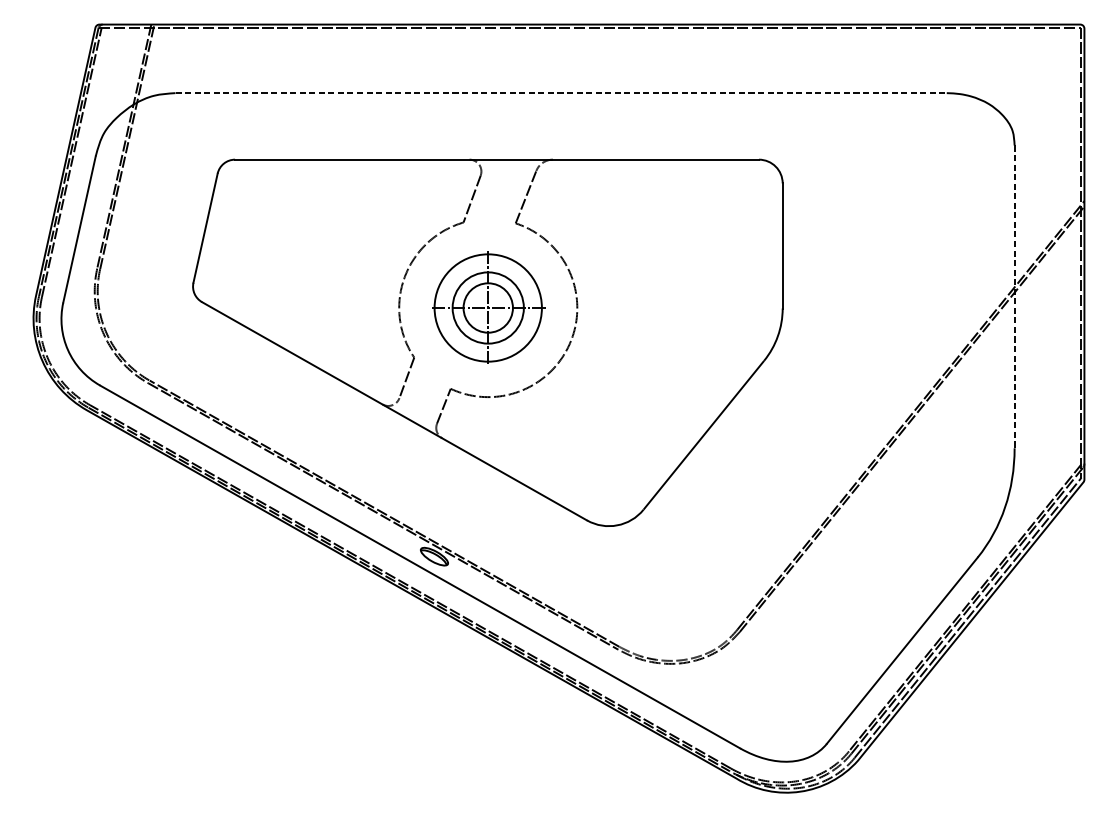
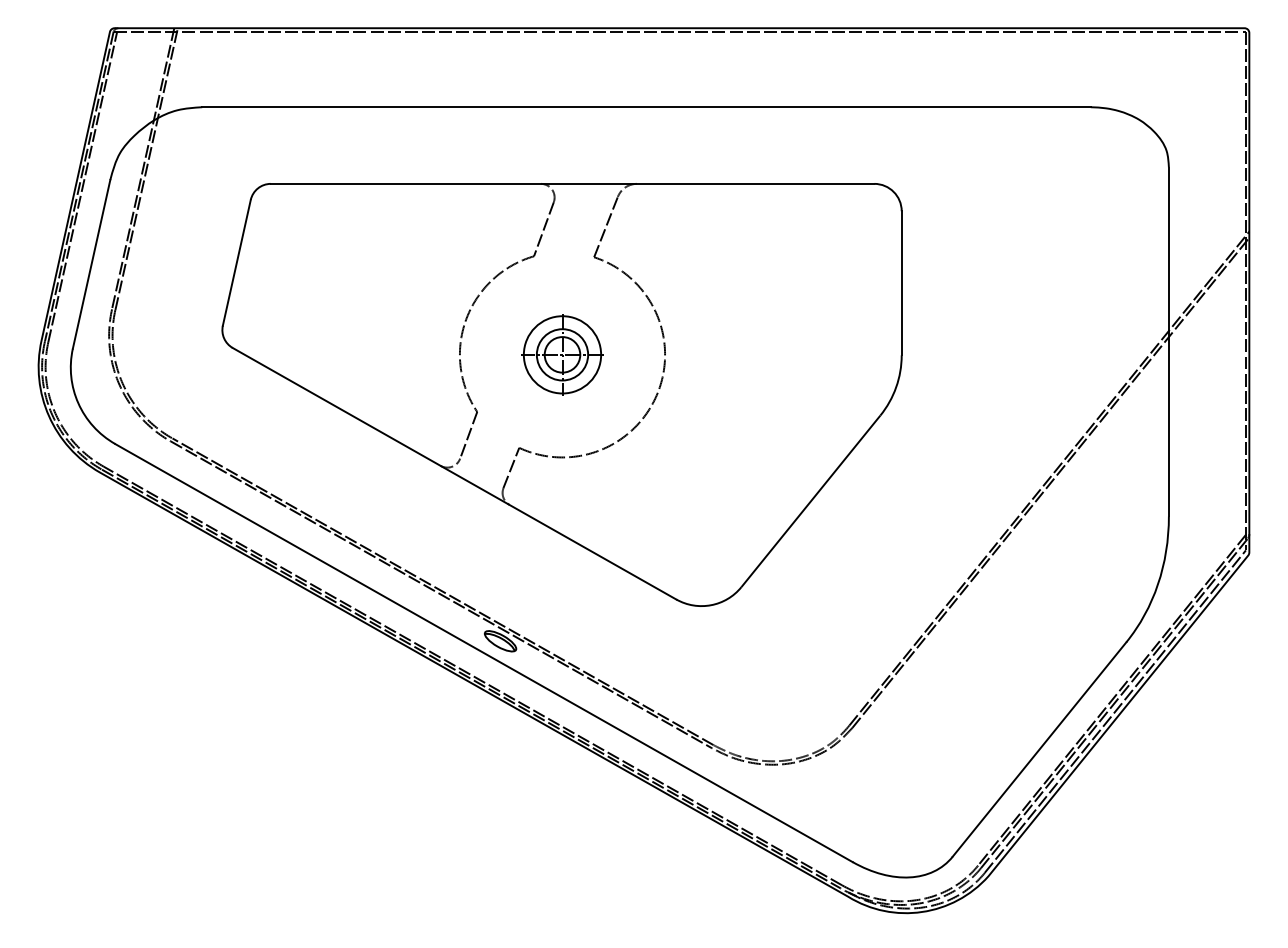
line: (561, 93) -> (646, 107), dashed -> solid
line: (1014, 297) -> (1168, 342), dashed -> solid
part: (488, 307) -> (562, 354), size x0.62

